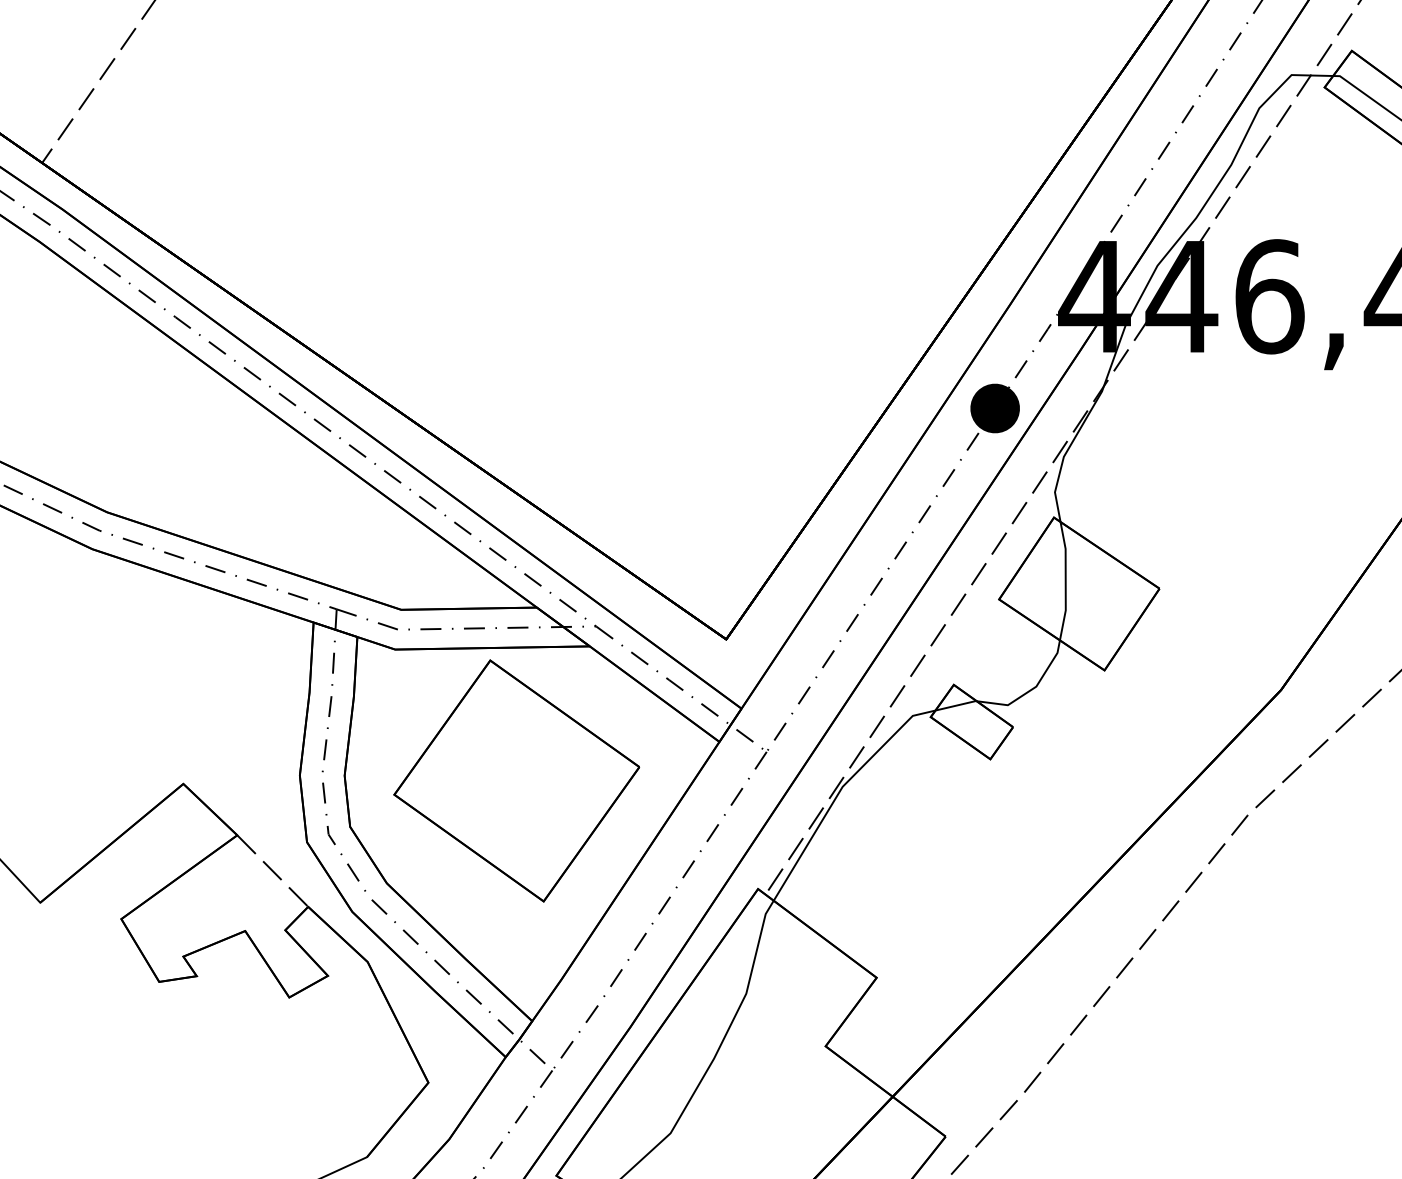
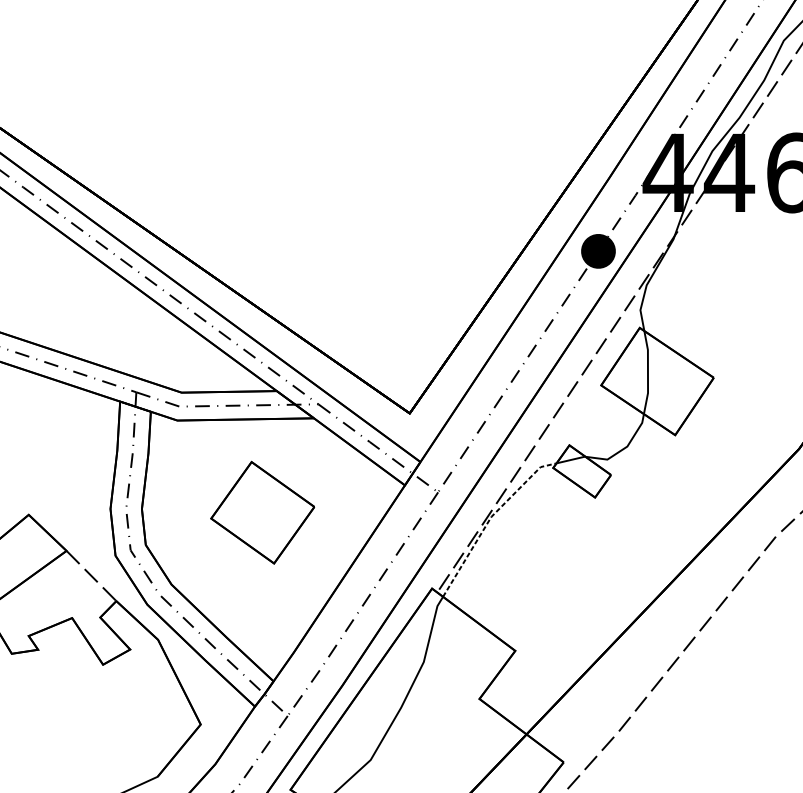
part: (516, 780) -> (262, 512), size x0.6
line: (840, 790) -> (489, 519), solid -> dashed

